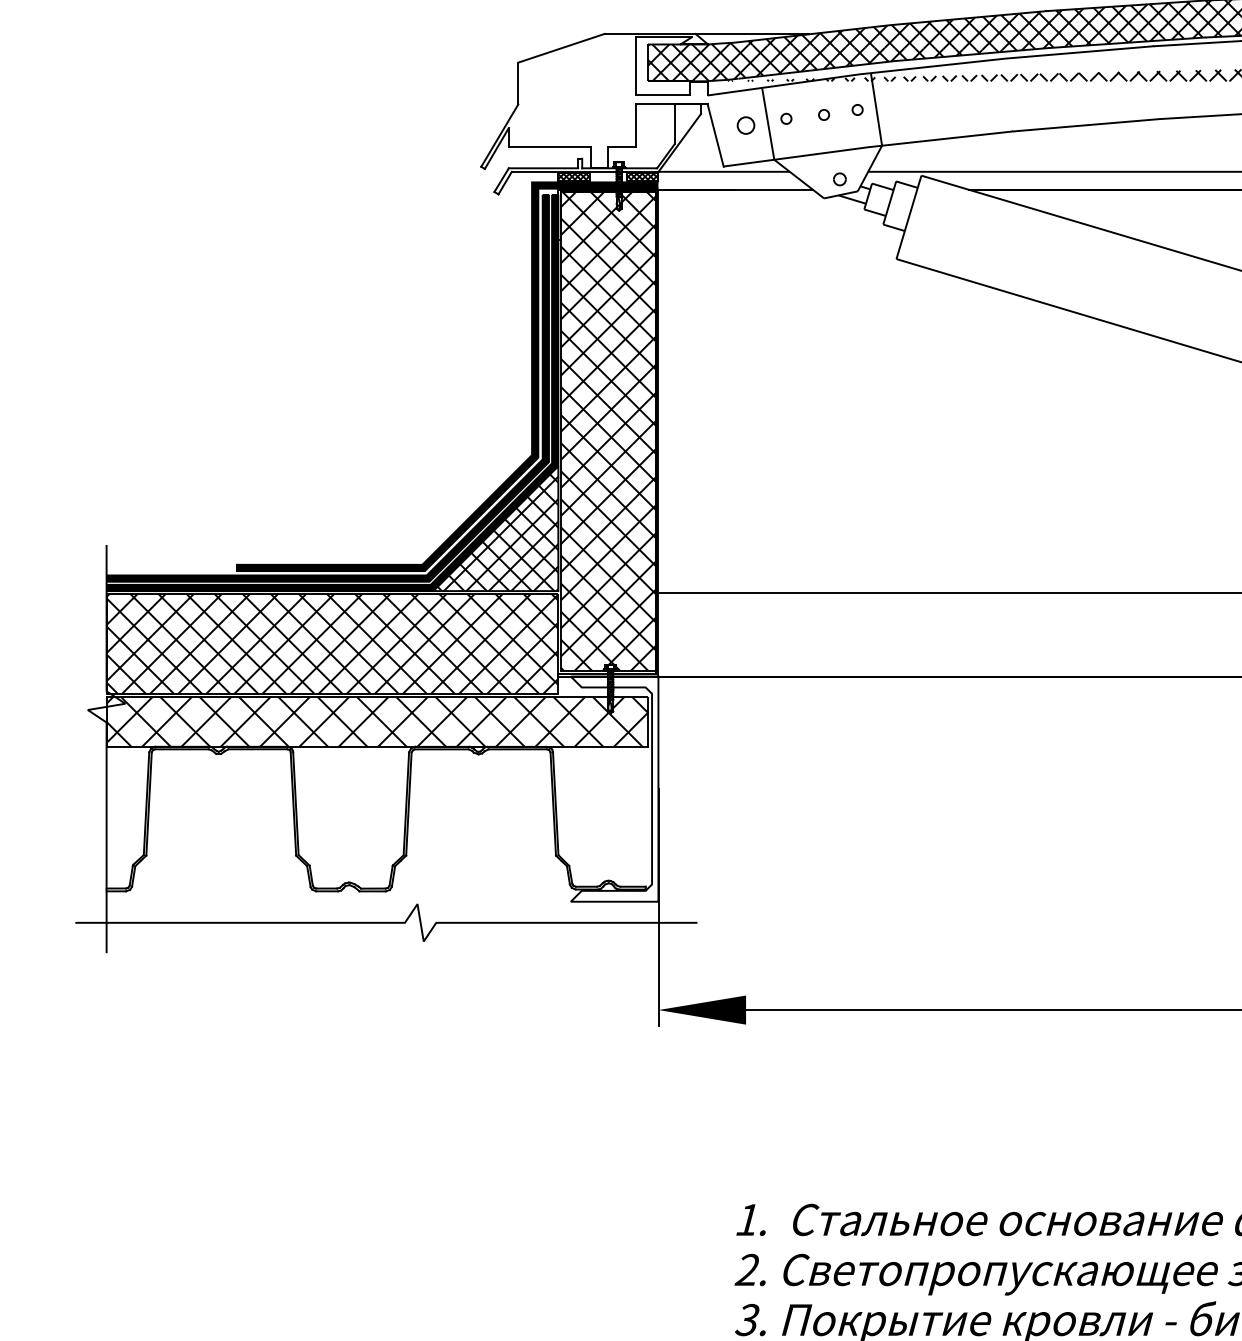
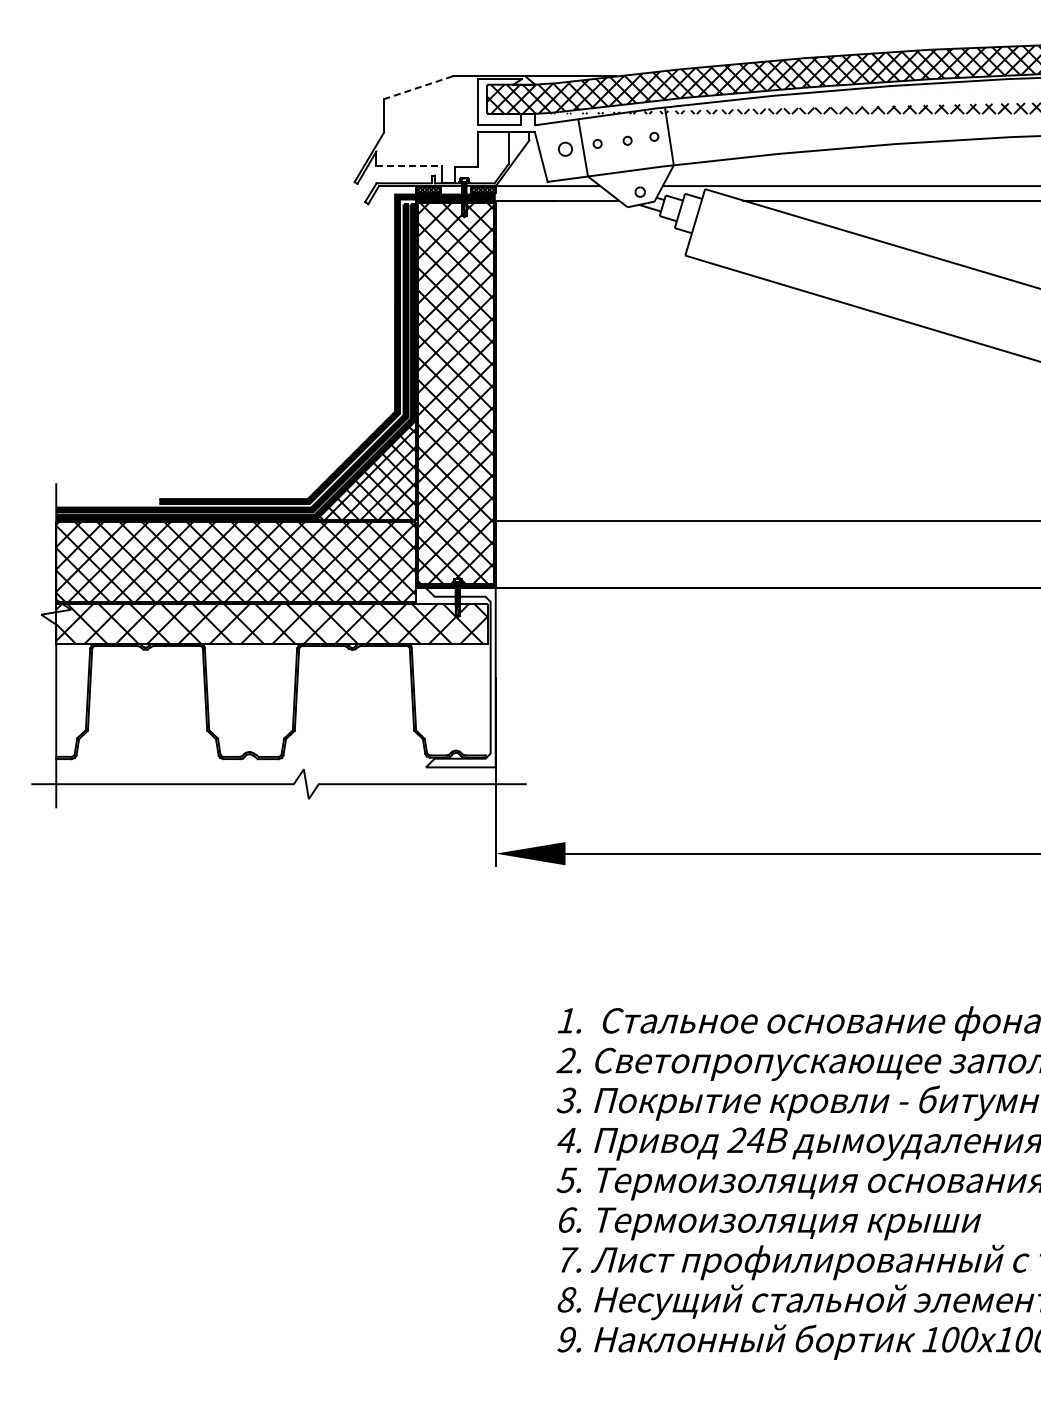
line: (560, 47) -> (417, 87), solid -> dashed
line: (550, 147) -> (409, 166), solid -> dashed

